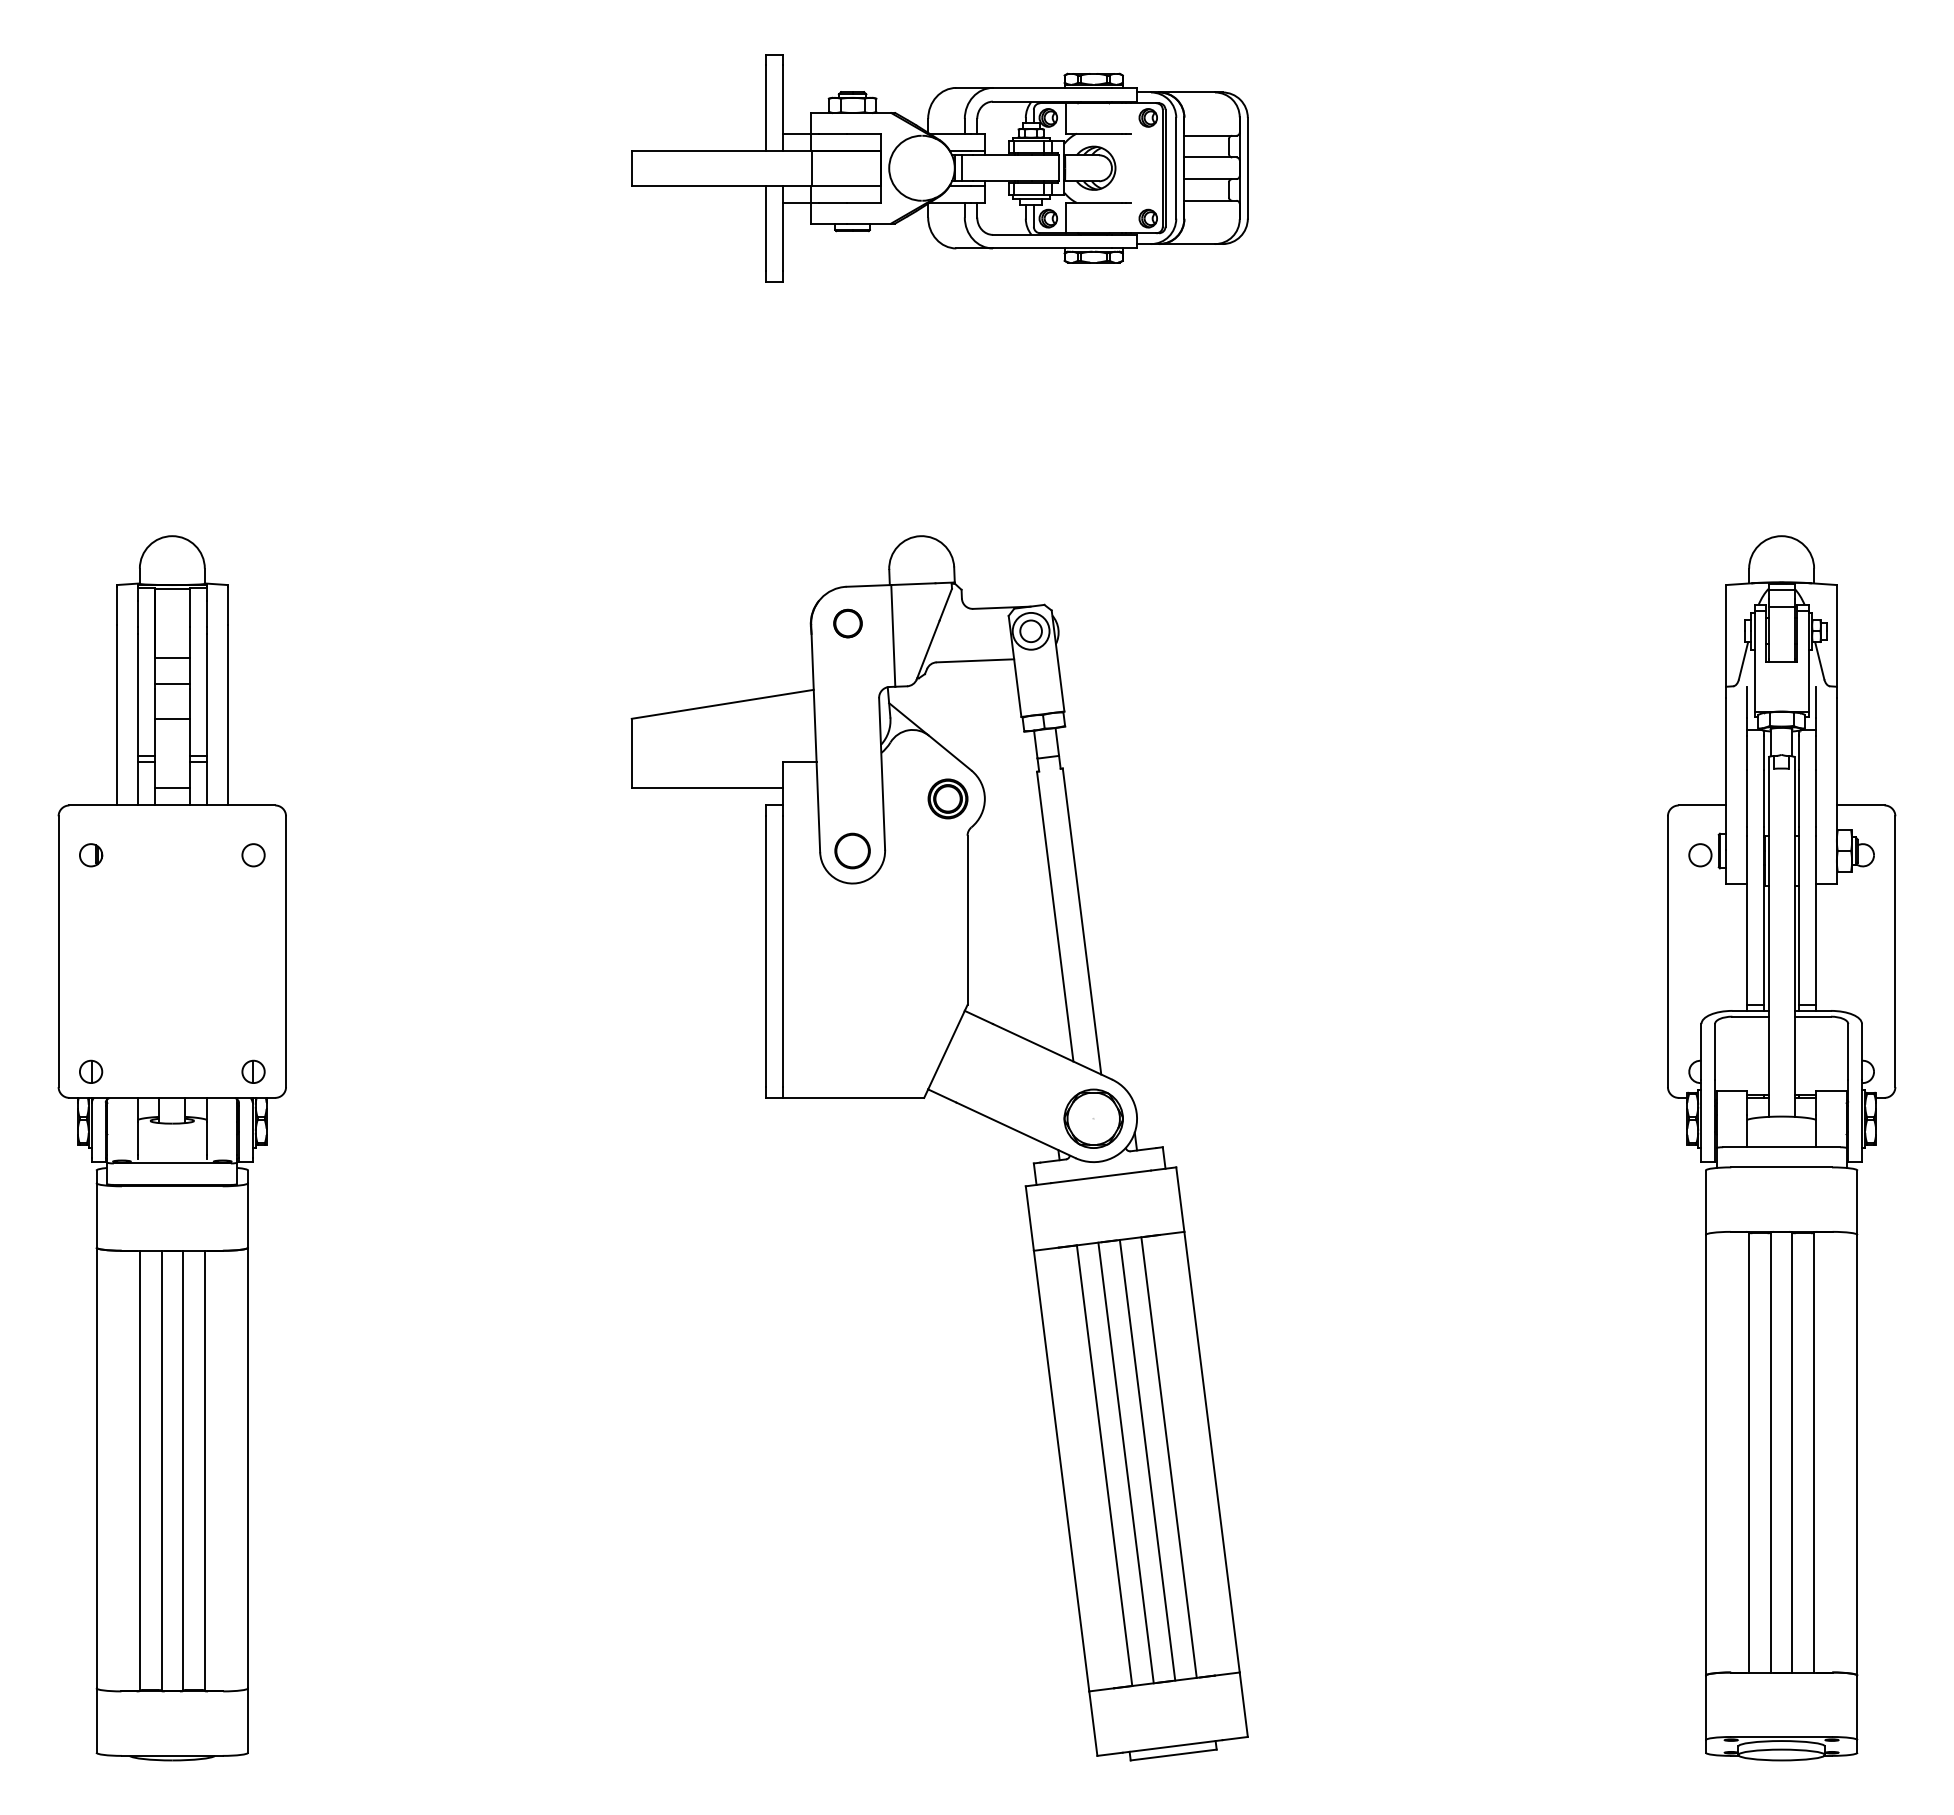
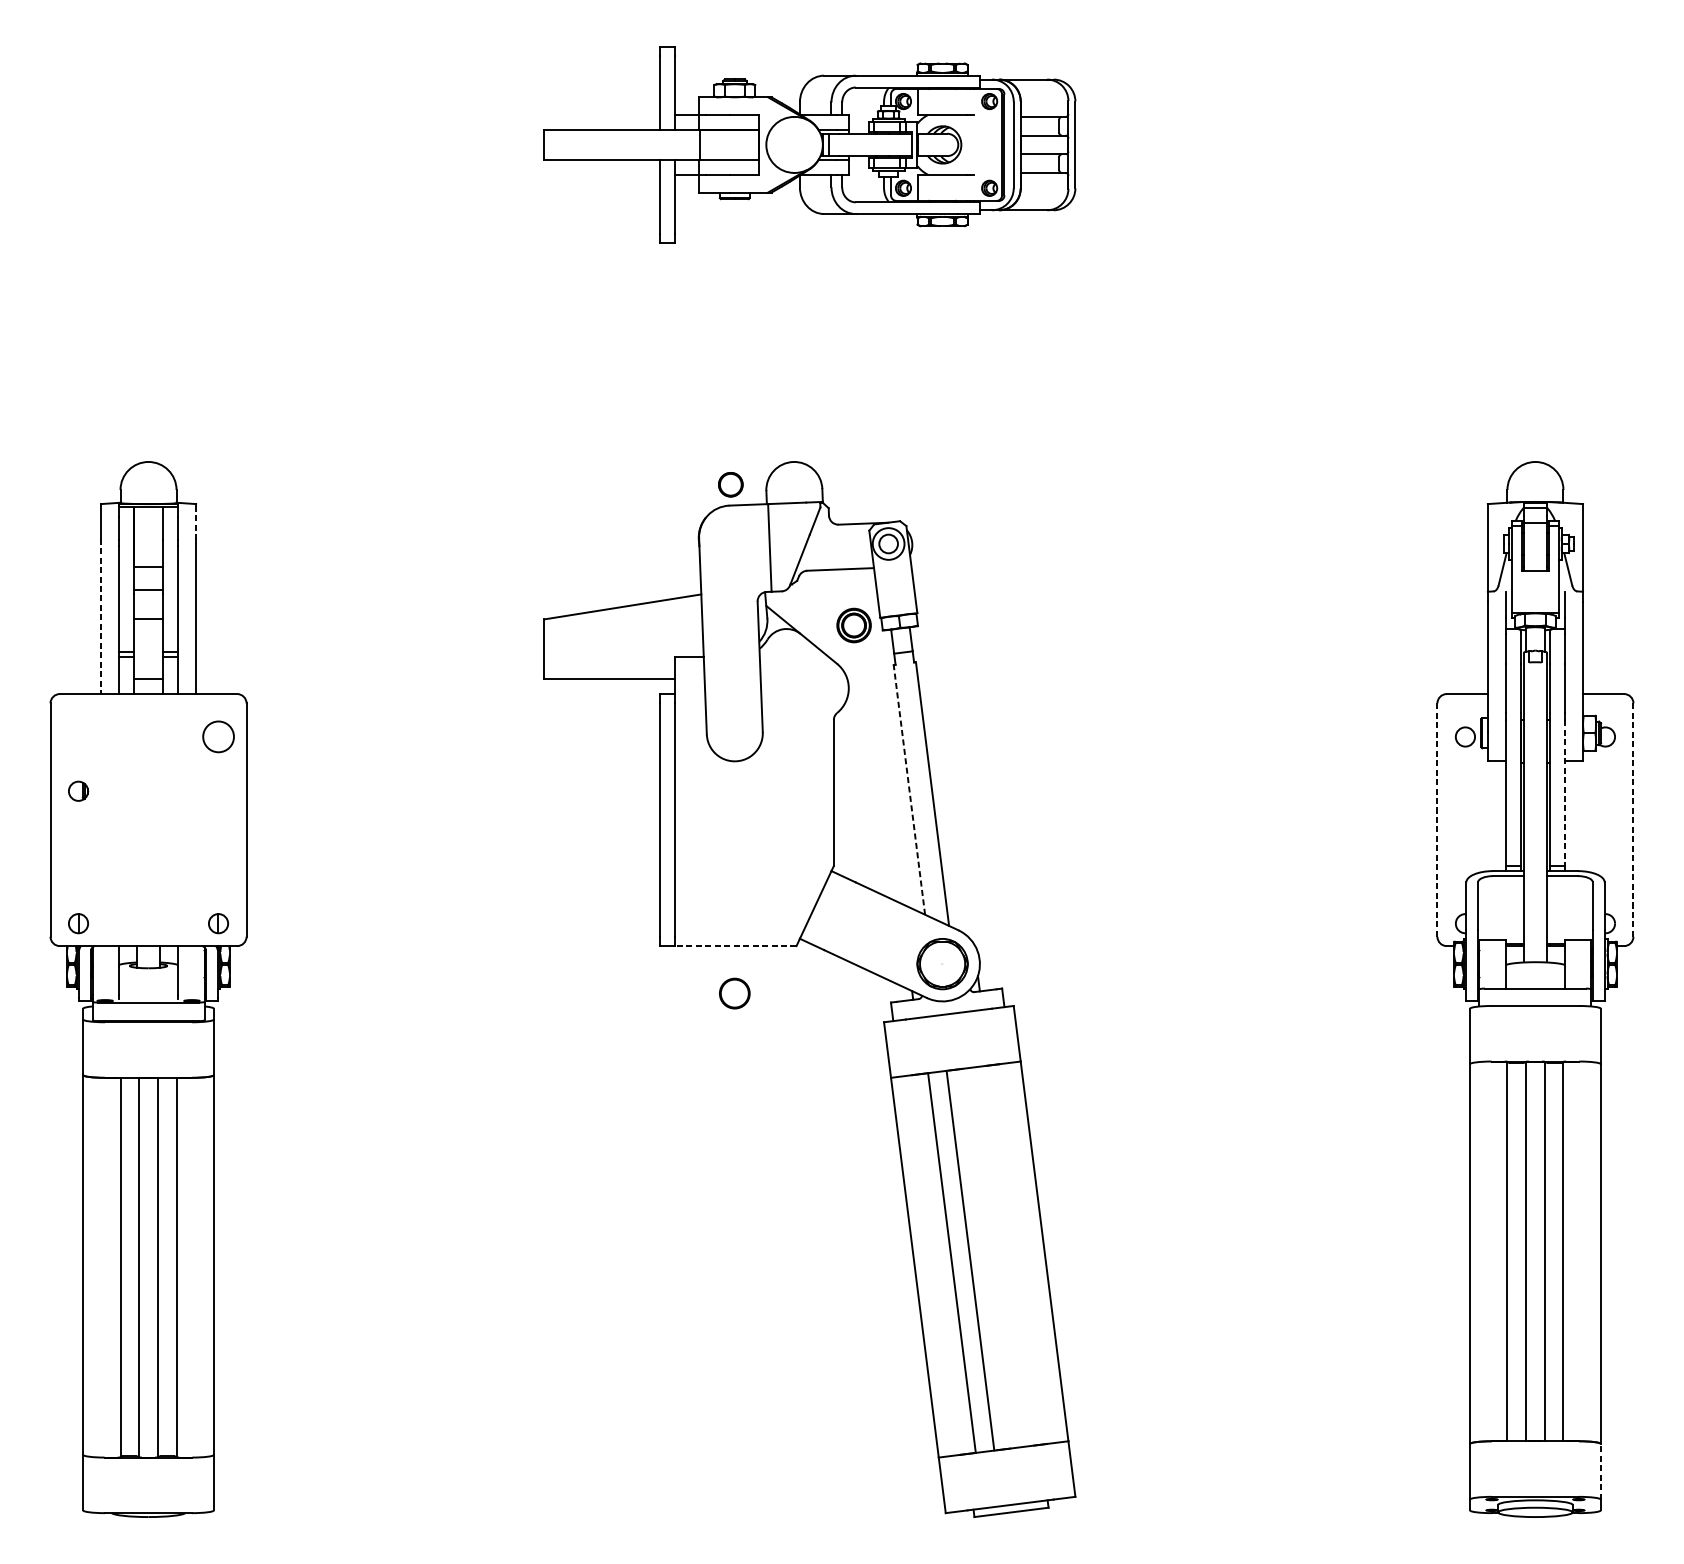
line: (227, 606) -> (196, 522), solid -> dashed
part: (847, 623) -> (730, 484), moved
line: (117, 715) -> (101, 616), solid -> dashed
part: (947, 798) -> (853, 625), moved
part: (852, 850) -> (734, 993), moved
part: (91, 855) -> (78, 791), moved
circle: (253, 855) -> (218, 737), size x1.6
line: (1055, 916) -> (909, 789), solid -> dashed
line: (1816, 920) -> (1565, 793), solid -> dashed
line: (1667, 951) -> (1437, 819), solid -> dashed
line: (1895, 952) -> (1633, 820), solid -> dashed
line: (853, 1097) -> (735, 945), solid -> dashed
line: (1168, 1457) -> (1007, 1255), removed
line: (1147, 1459) -> (988, 1257), removed
line: (1857, 1707) -> (1600, 1471), solid -> dashed

